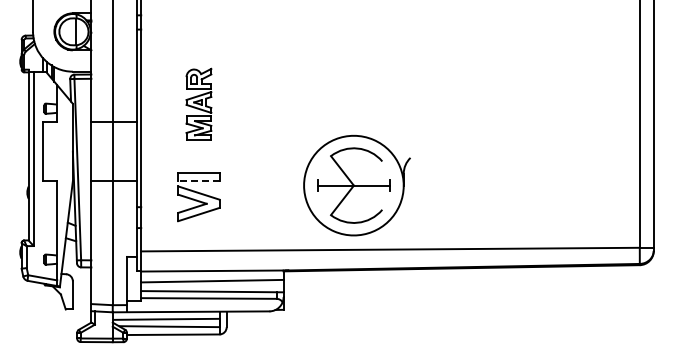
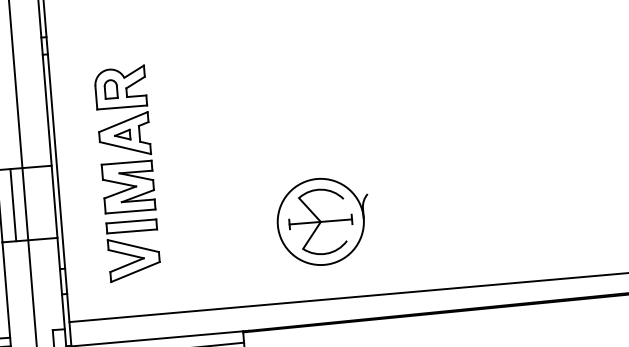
part: (198, 104) -> (124, 139), size x1.67
line: (102, 151) -> (13, 205), added
line: (198, 180) -> (131, 230), dashed -> solid
part: (356, 185) -> (322, 221), size x0.71

